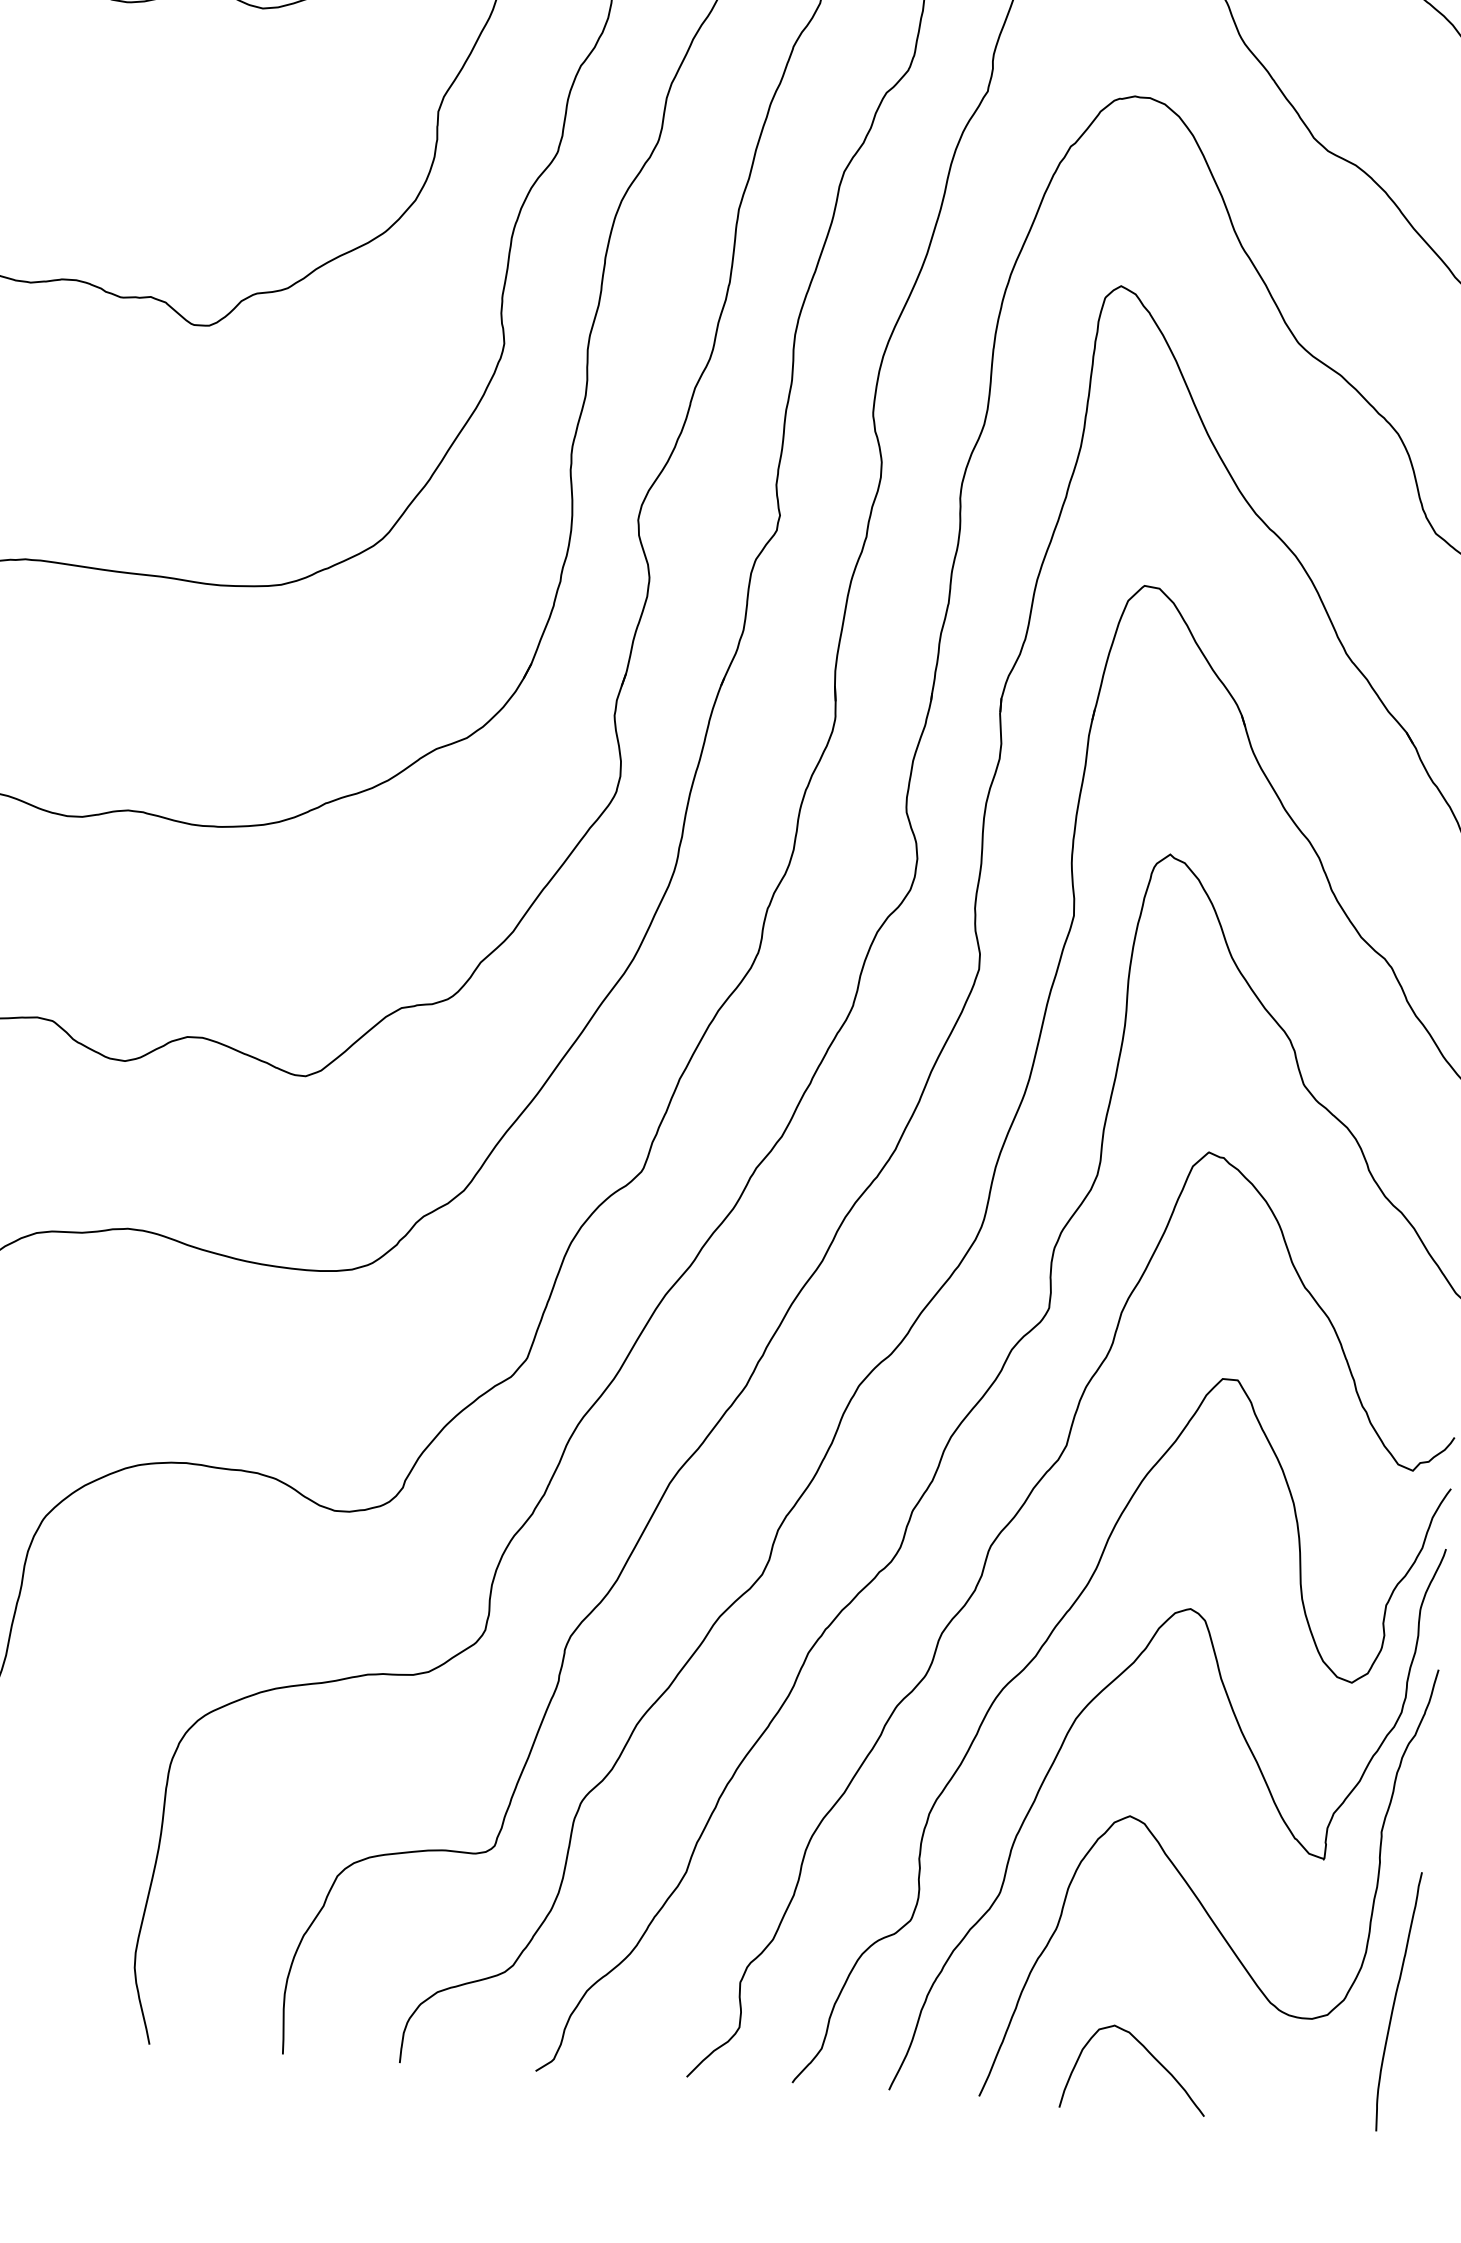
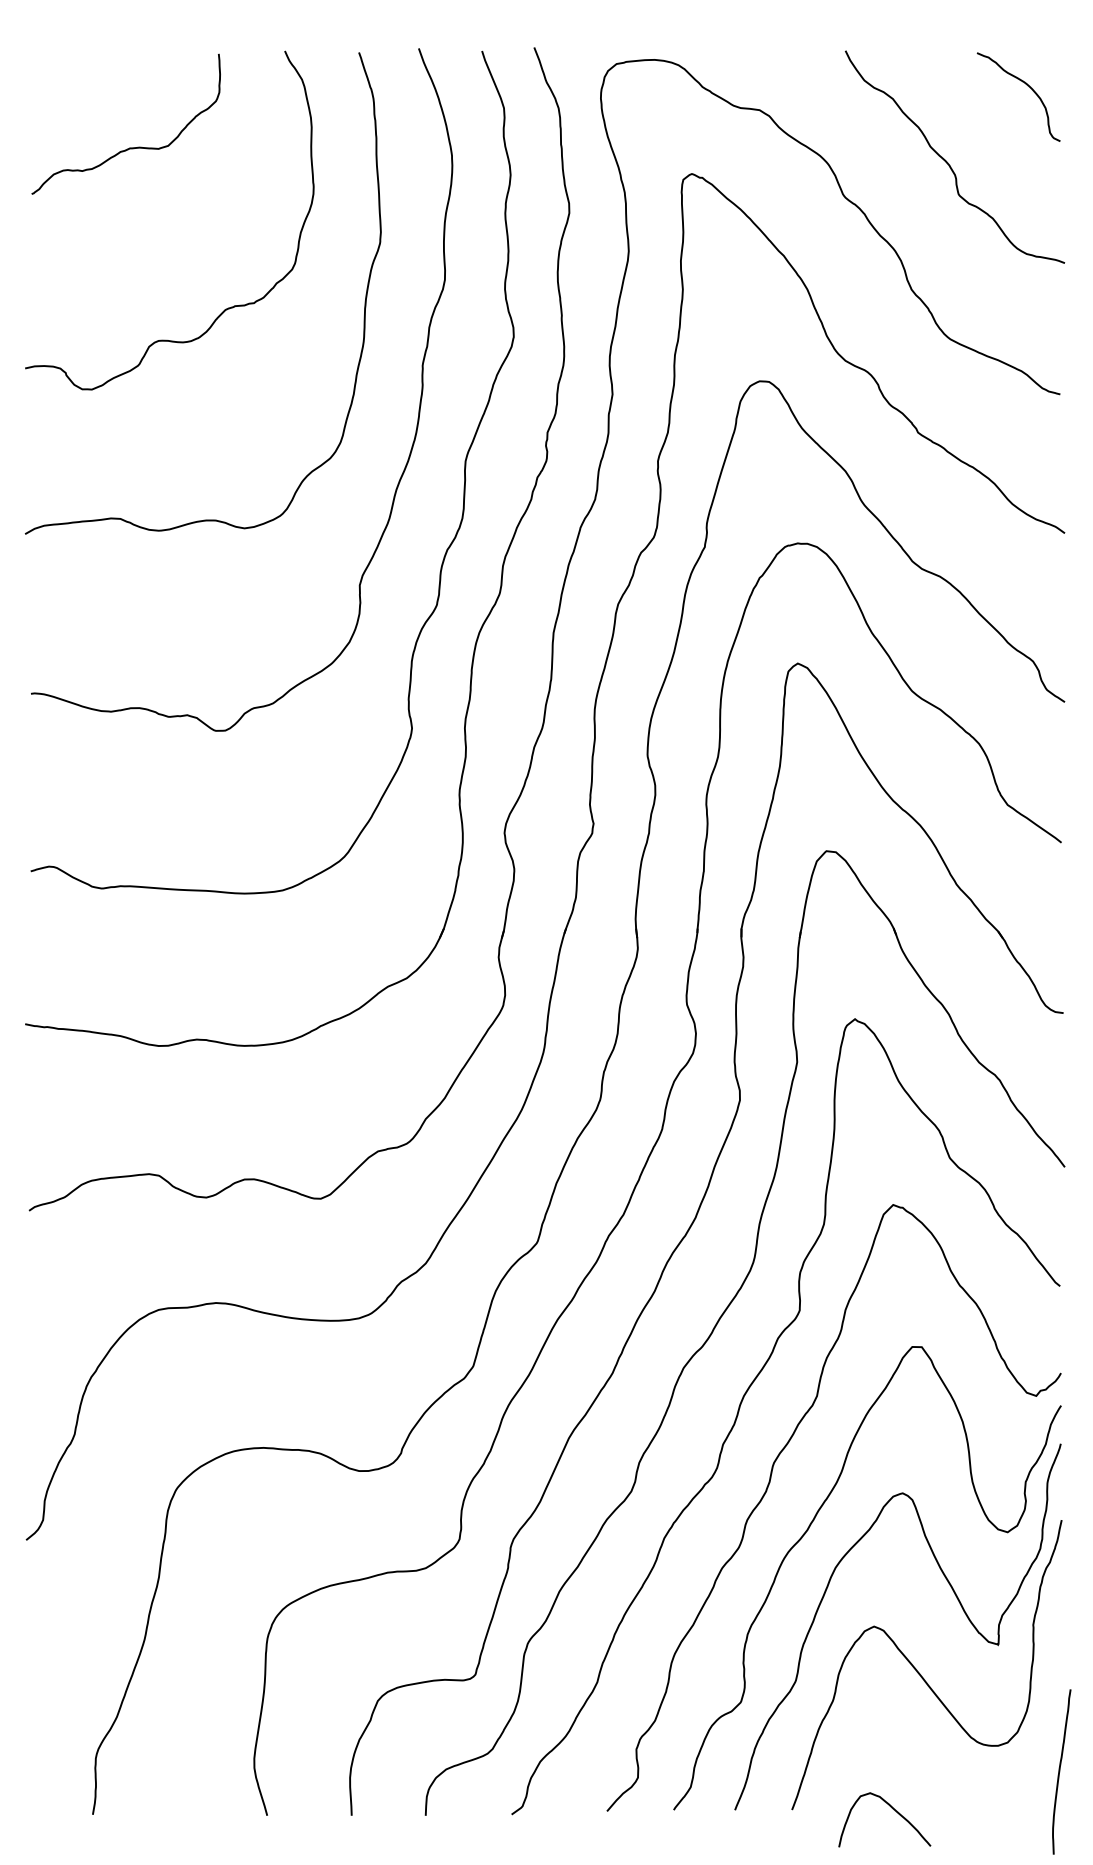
curve: (1396, 2000) -> (1060, 1771), moved
curve: (1148, 2054) -> (892, 1809), moved

